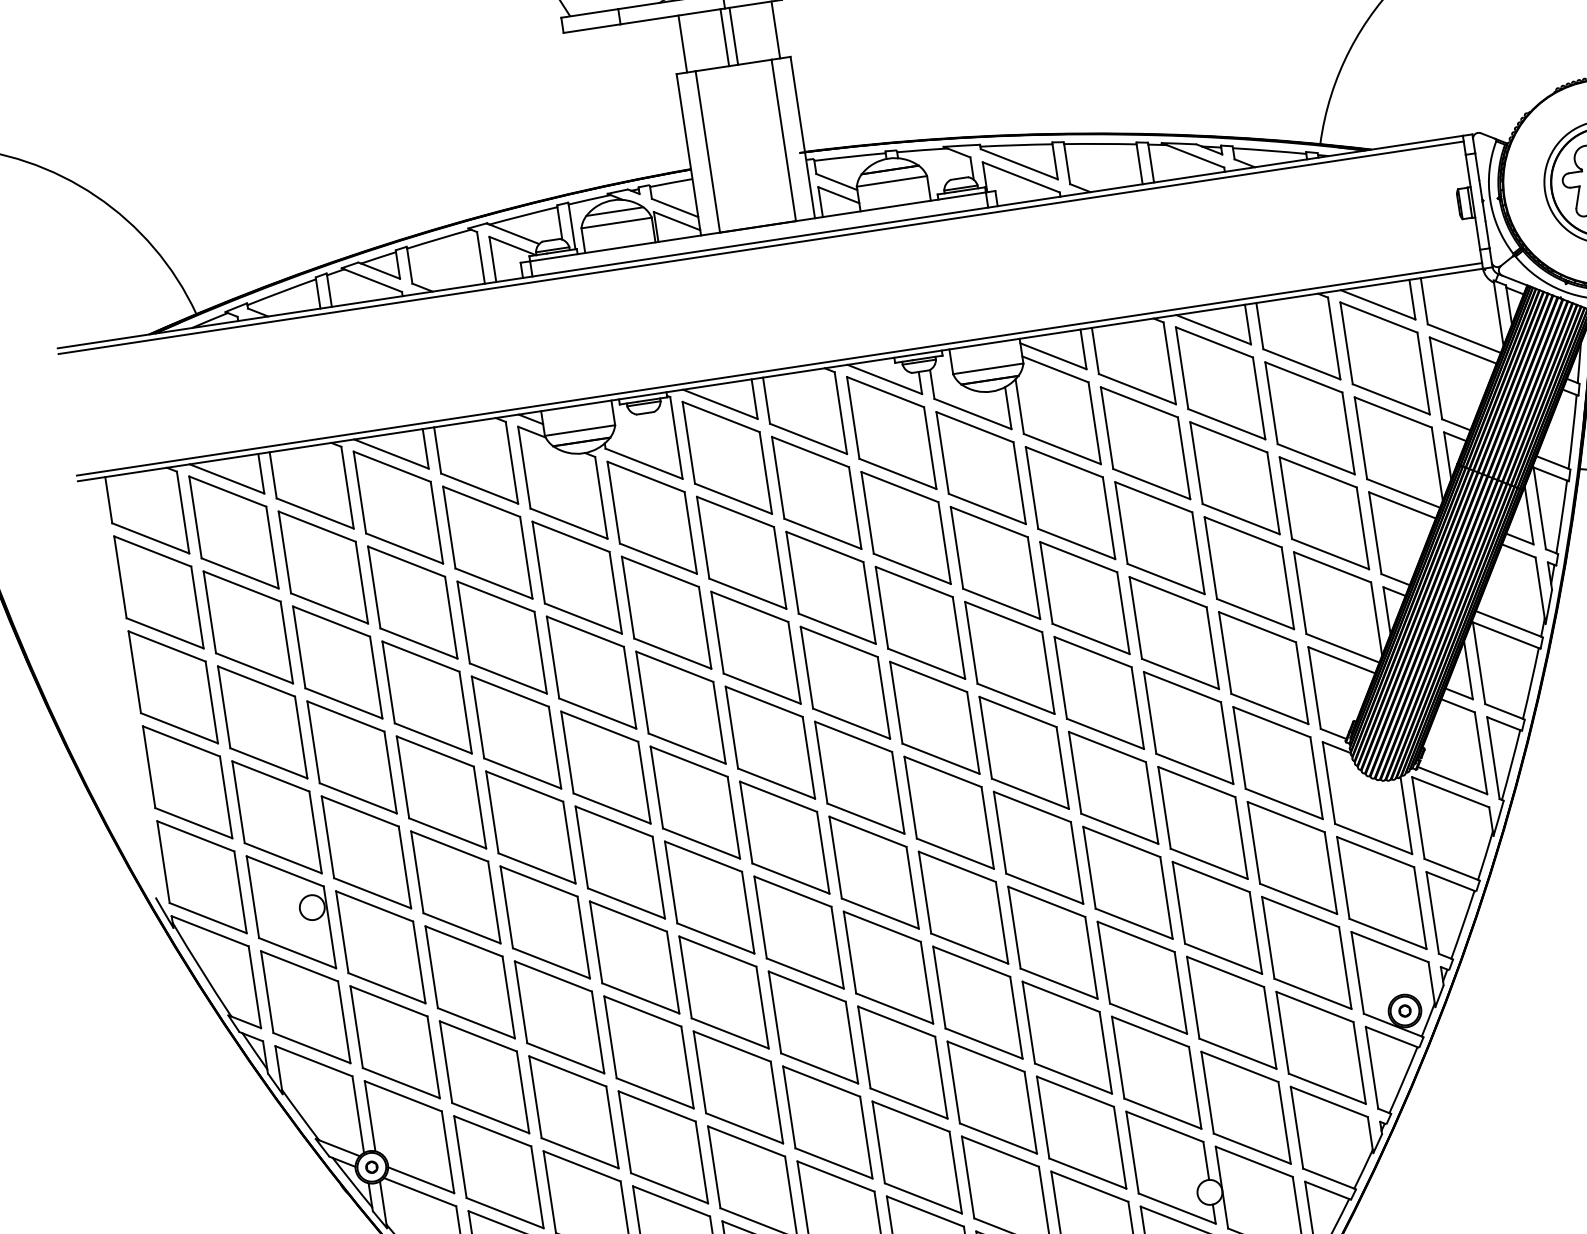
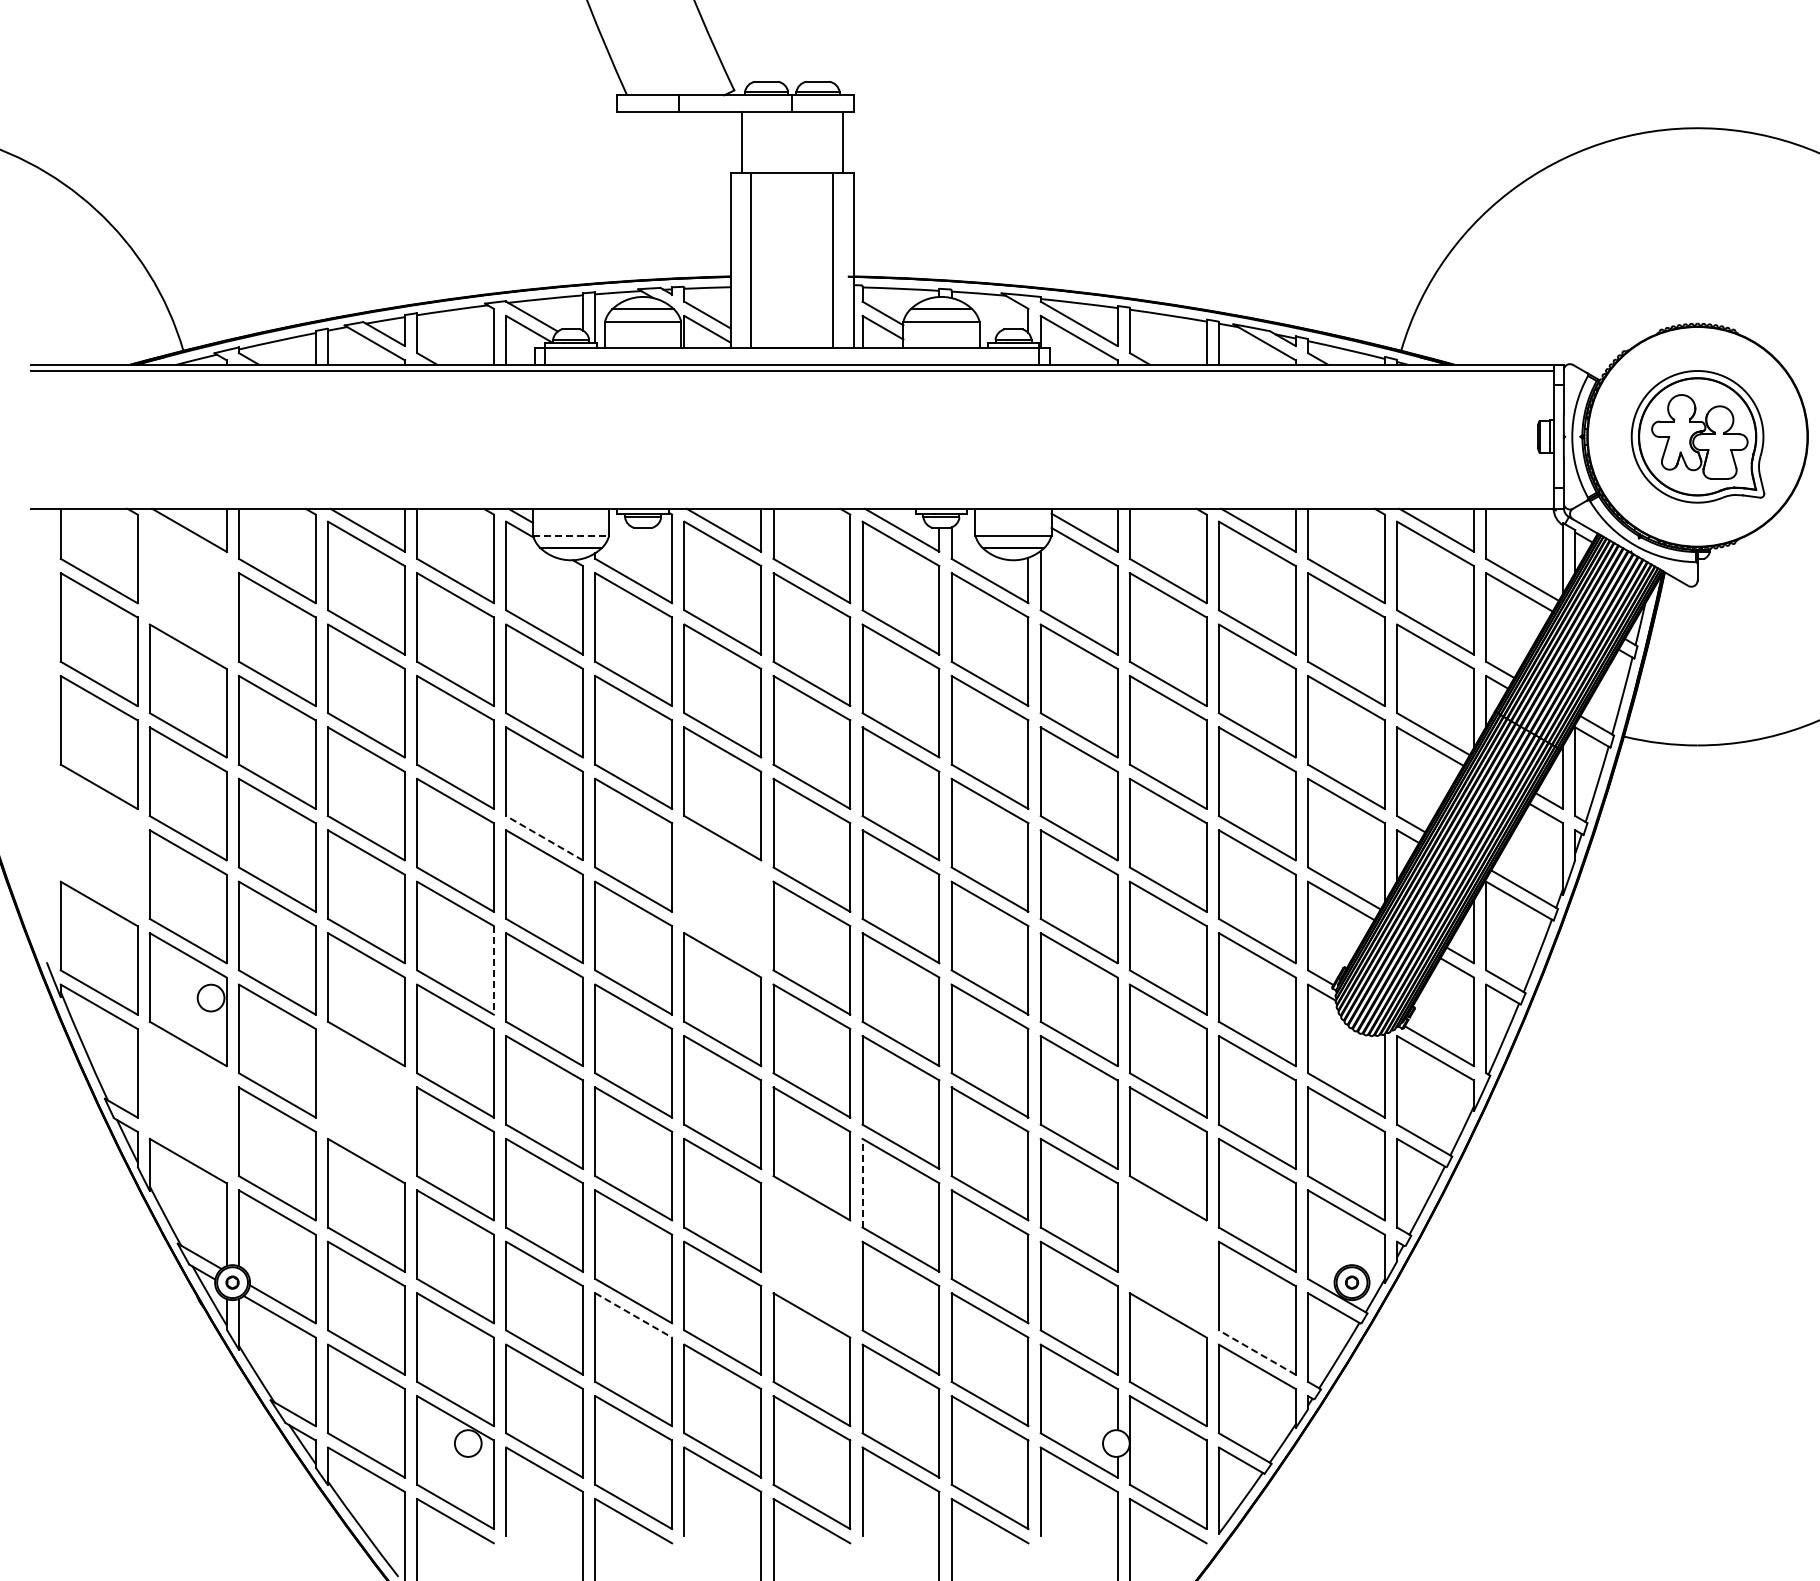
line: (734, 36) -> (797, 142), removed
line: (724, 37) -> (787, 142), removed
line: (779, 369) -> (792, 502), removed
line: (580, 430) -> (571, 535), solid -> dashed
part: (233, 532) -> (187, 587), removed
line: (597, 712) -> (544, 837), solid -> dashed
part: (770, 742) -> (722, 896), removed
part: (186, 781) -> (98, 844), removed
line: (569, 842) -> (493, 970), solid -> dashed
part: (470, 982) -> (366, 1102), removed
line: (939, 986) -> (862, 1182), solid -> dashed
part: (305, 1007) -> (187, 1102), removed
part: (1231, 1012) -> (1167, 1256), removed
part: (902, 1062) -> (811, 1256), removed
line: (1326, 1088) -> (1256, 1352), solid -> dashed
line: (747, 1141) -> (634, 1315), solid -> dashed

